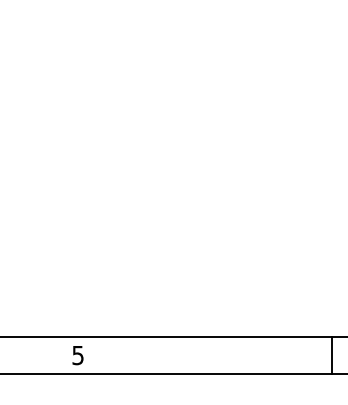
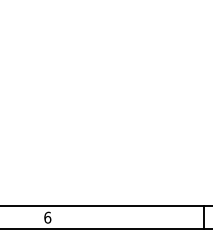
text: (77, 355) -> (47, 217), 5 -> 6

